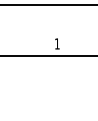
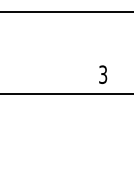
text: (56, 43) -> (101, 73), 1 -> 3

